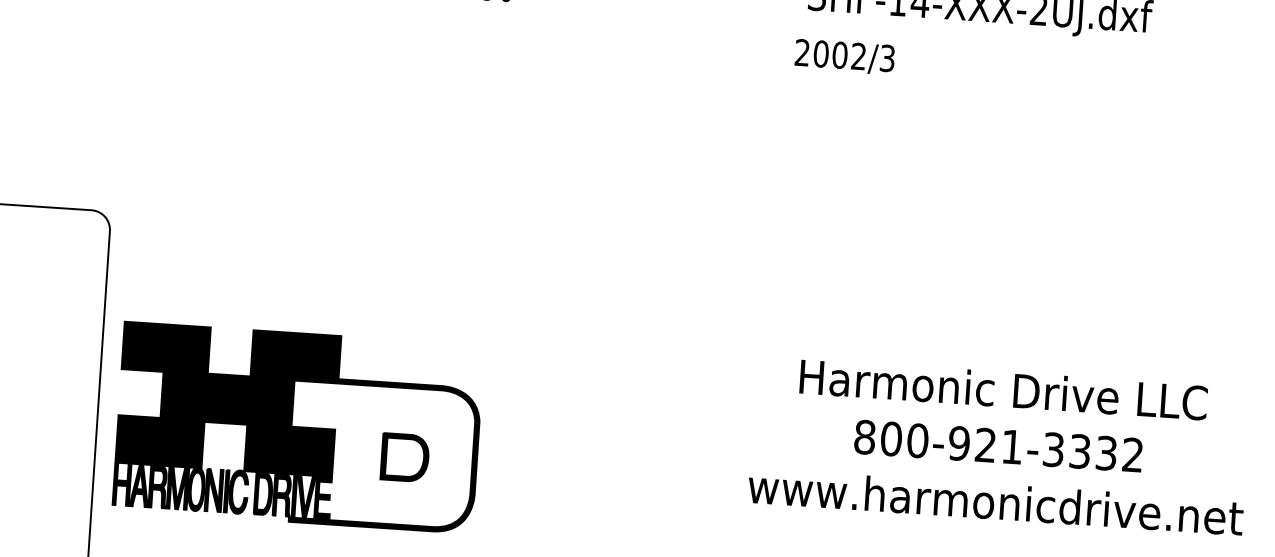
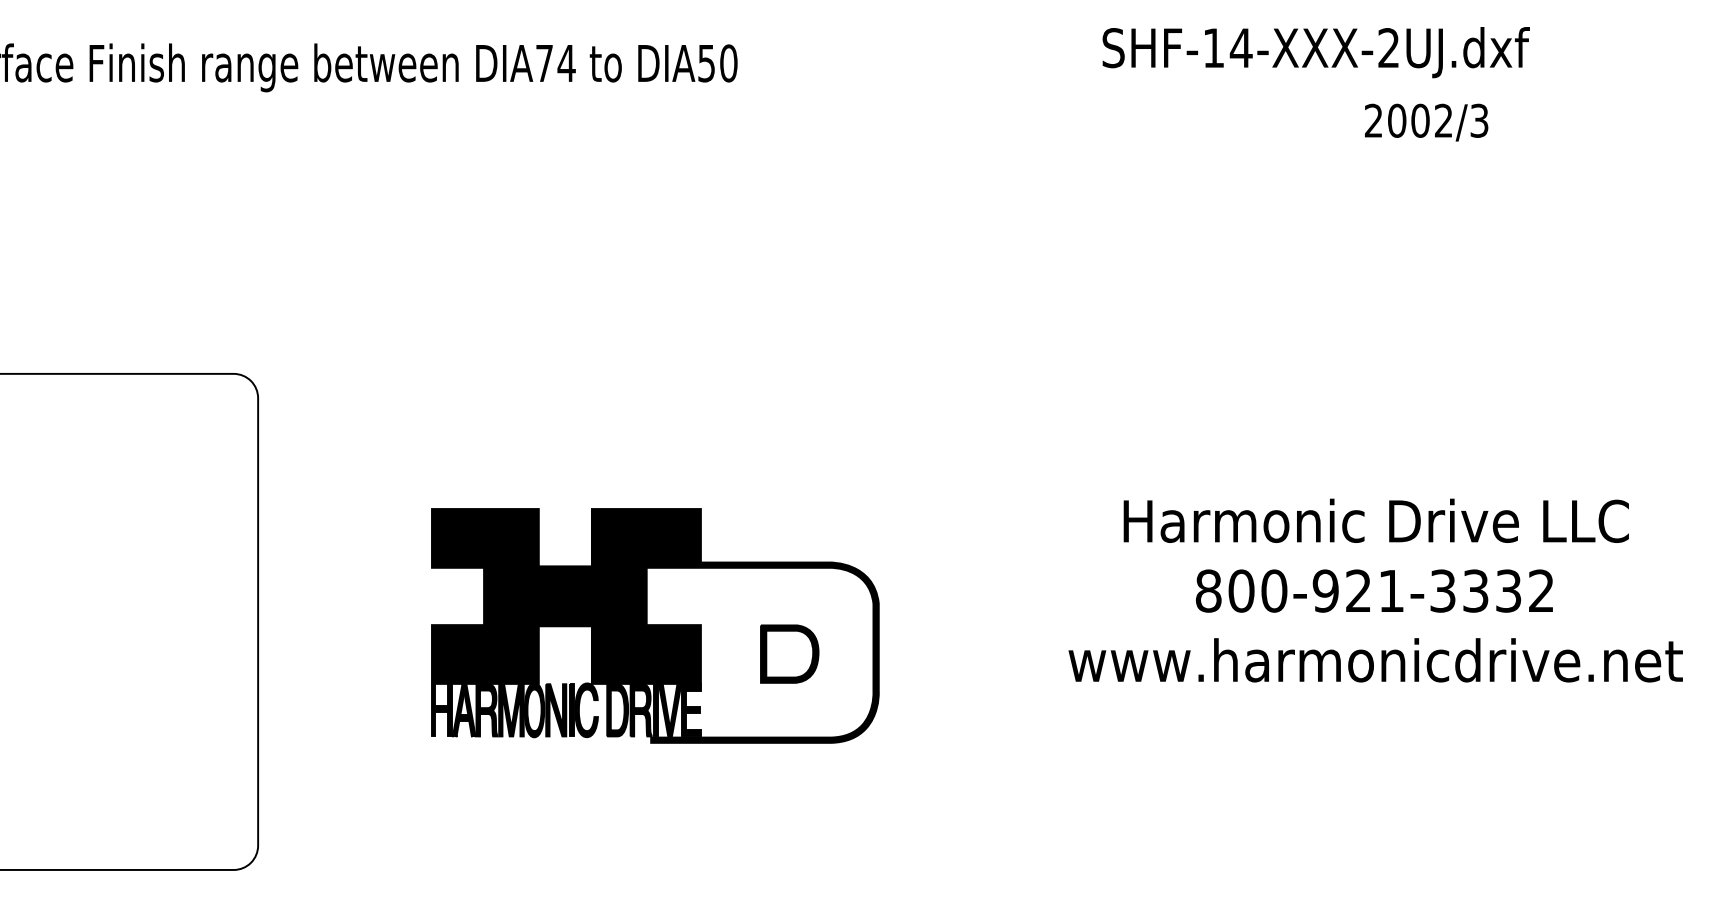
text: (844, 56) -> (1426, 122), moved
part: (298, 427) -> (655, 625), moved

